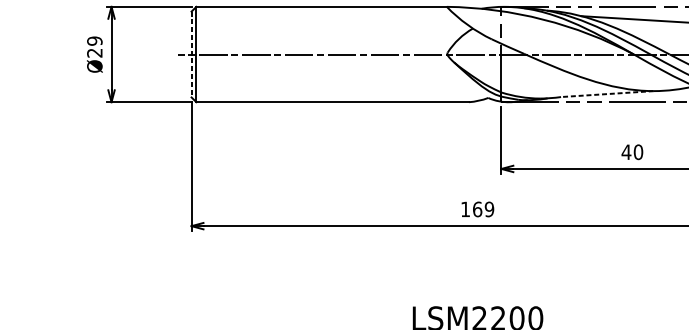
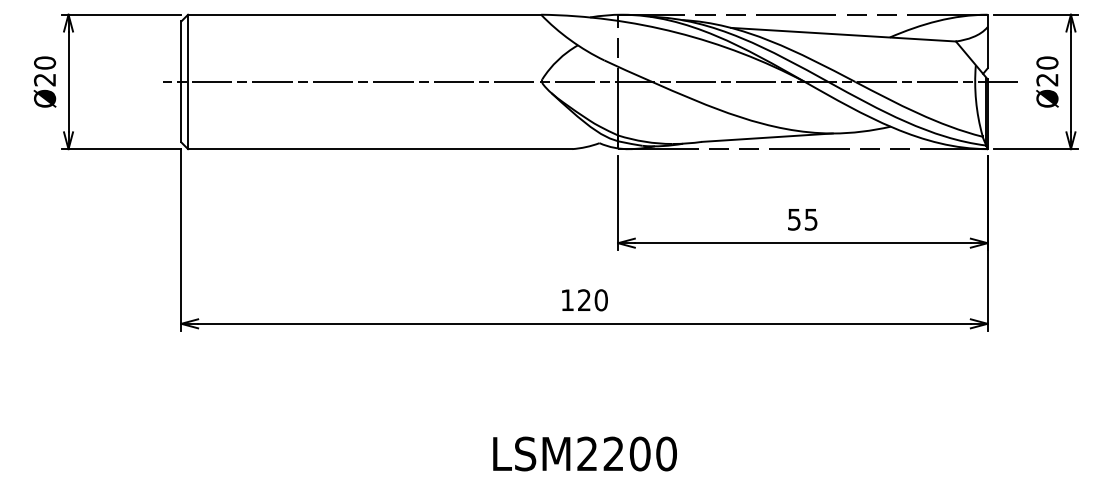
text: (95, 40) -> (45, 62), Ø29 -> Ø20
line: (191, 54) -> (181, 82), dashed -> solid
line: (606, 93) -> (766, 137), dashed -> solid
text: (632, 152) -> (802, 219), 40 -> 55
text: (483, 209) -> (592, 300), 169 -> 120

